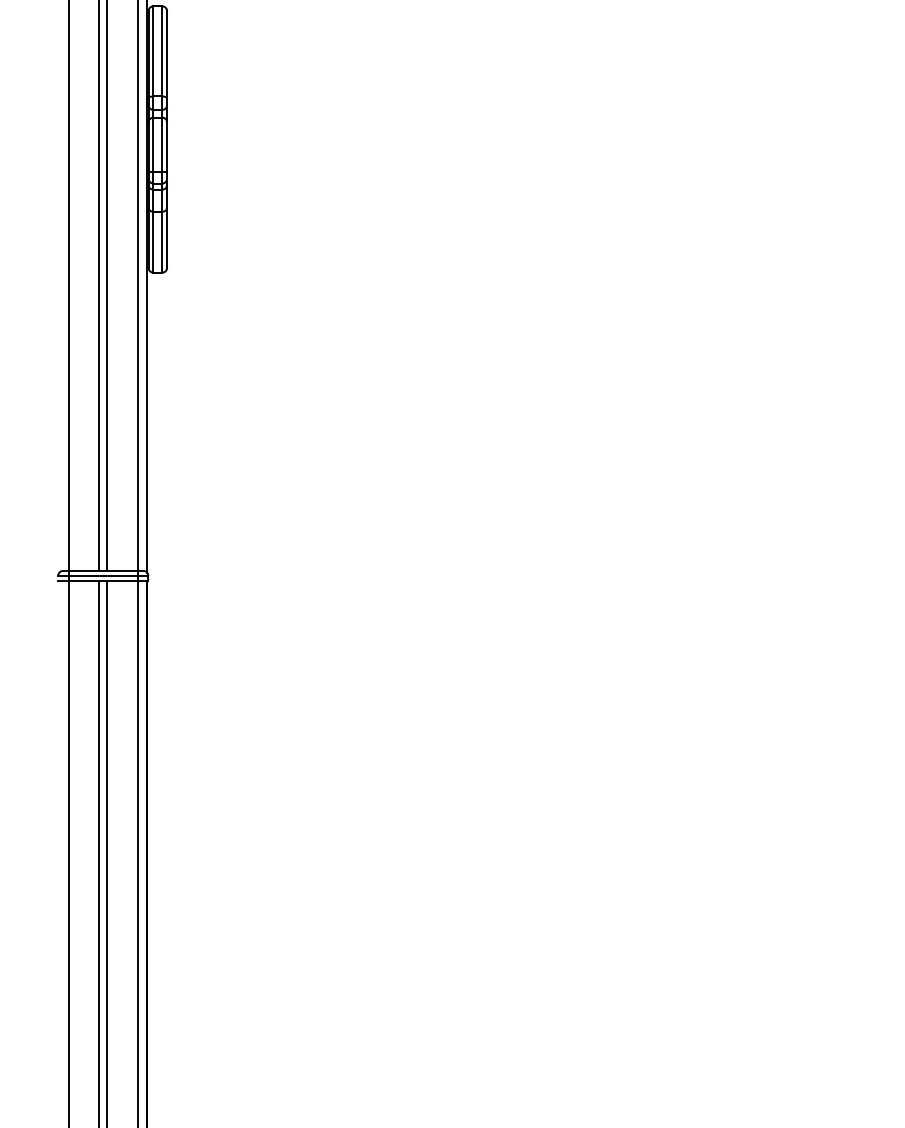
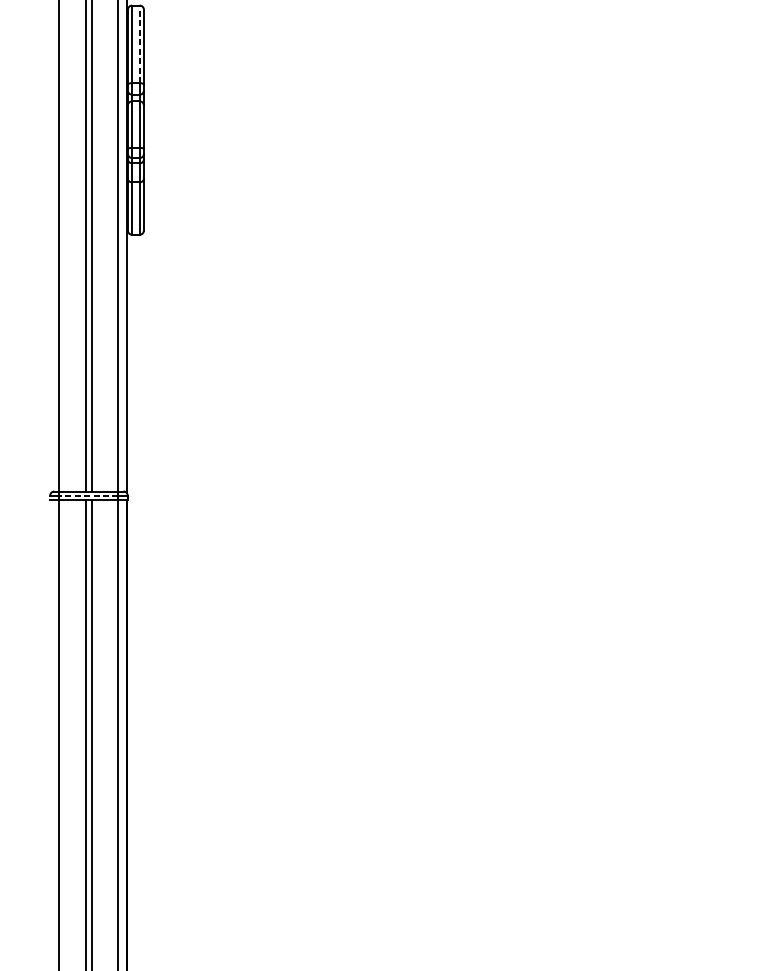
line: (162, 50) -> (139, 43), solid -> dashed
line: (102, 575) -> (88, 495), solid -> dashed

